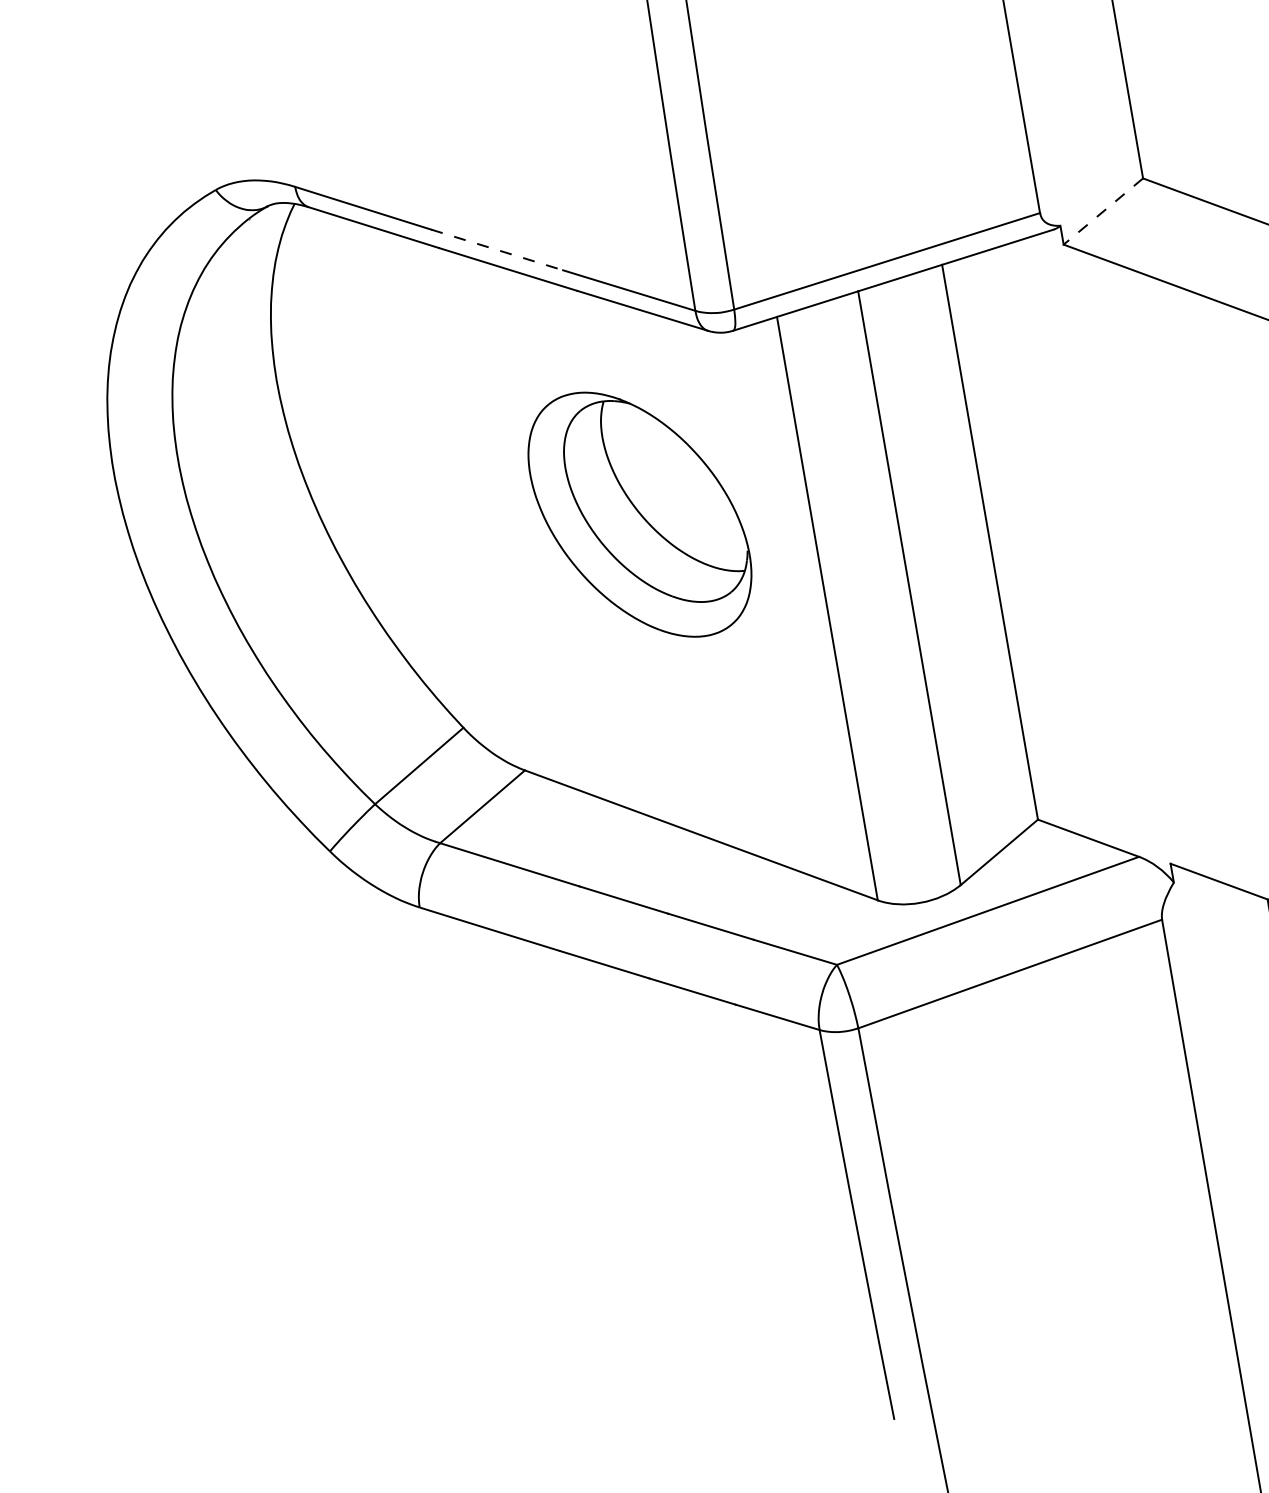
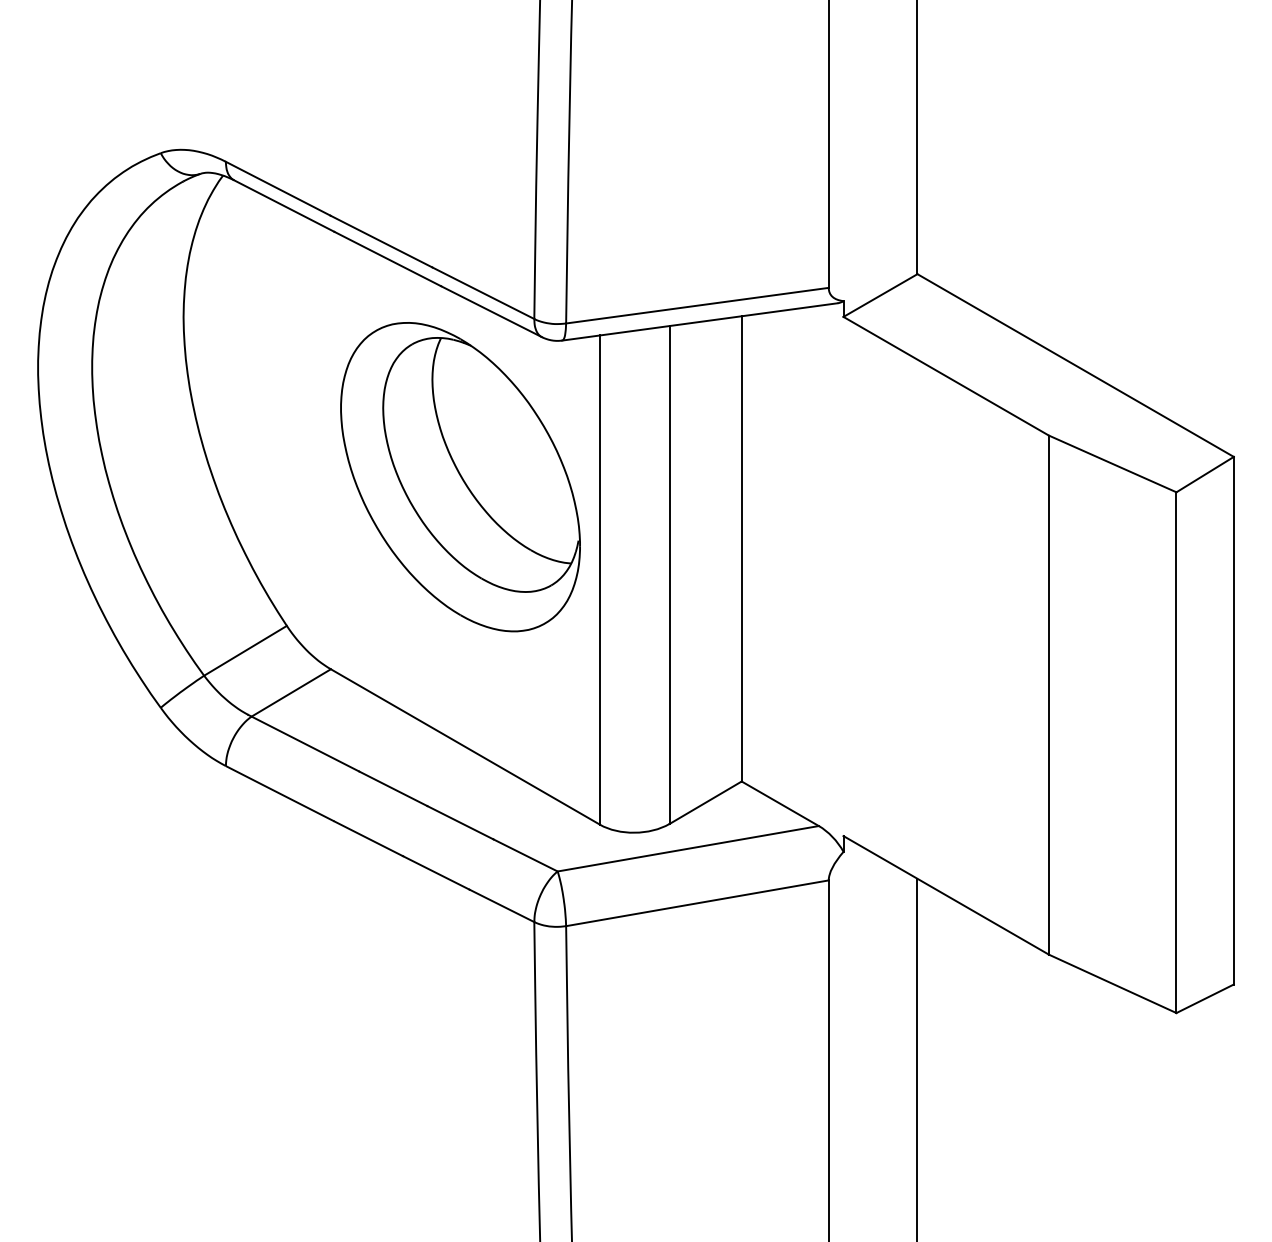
line: (1103, 211) -> (880, 295), dashed -> solid
line: (497, 249) -> (381, 241), dashed -> solid
part: (639, 515) -> (460, 477), size x1.43

